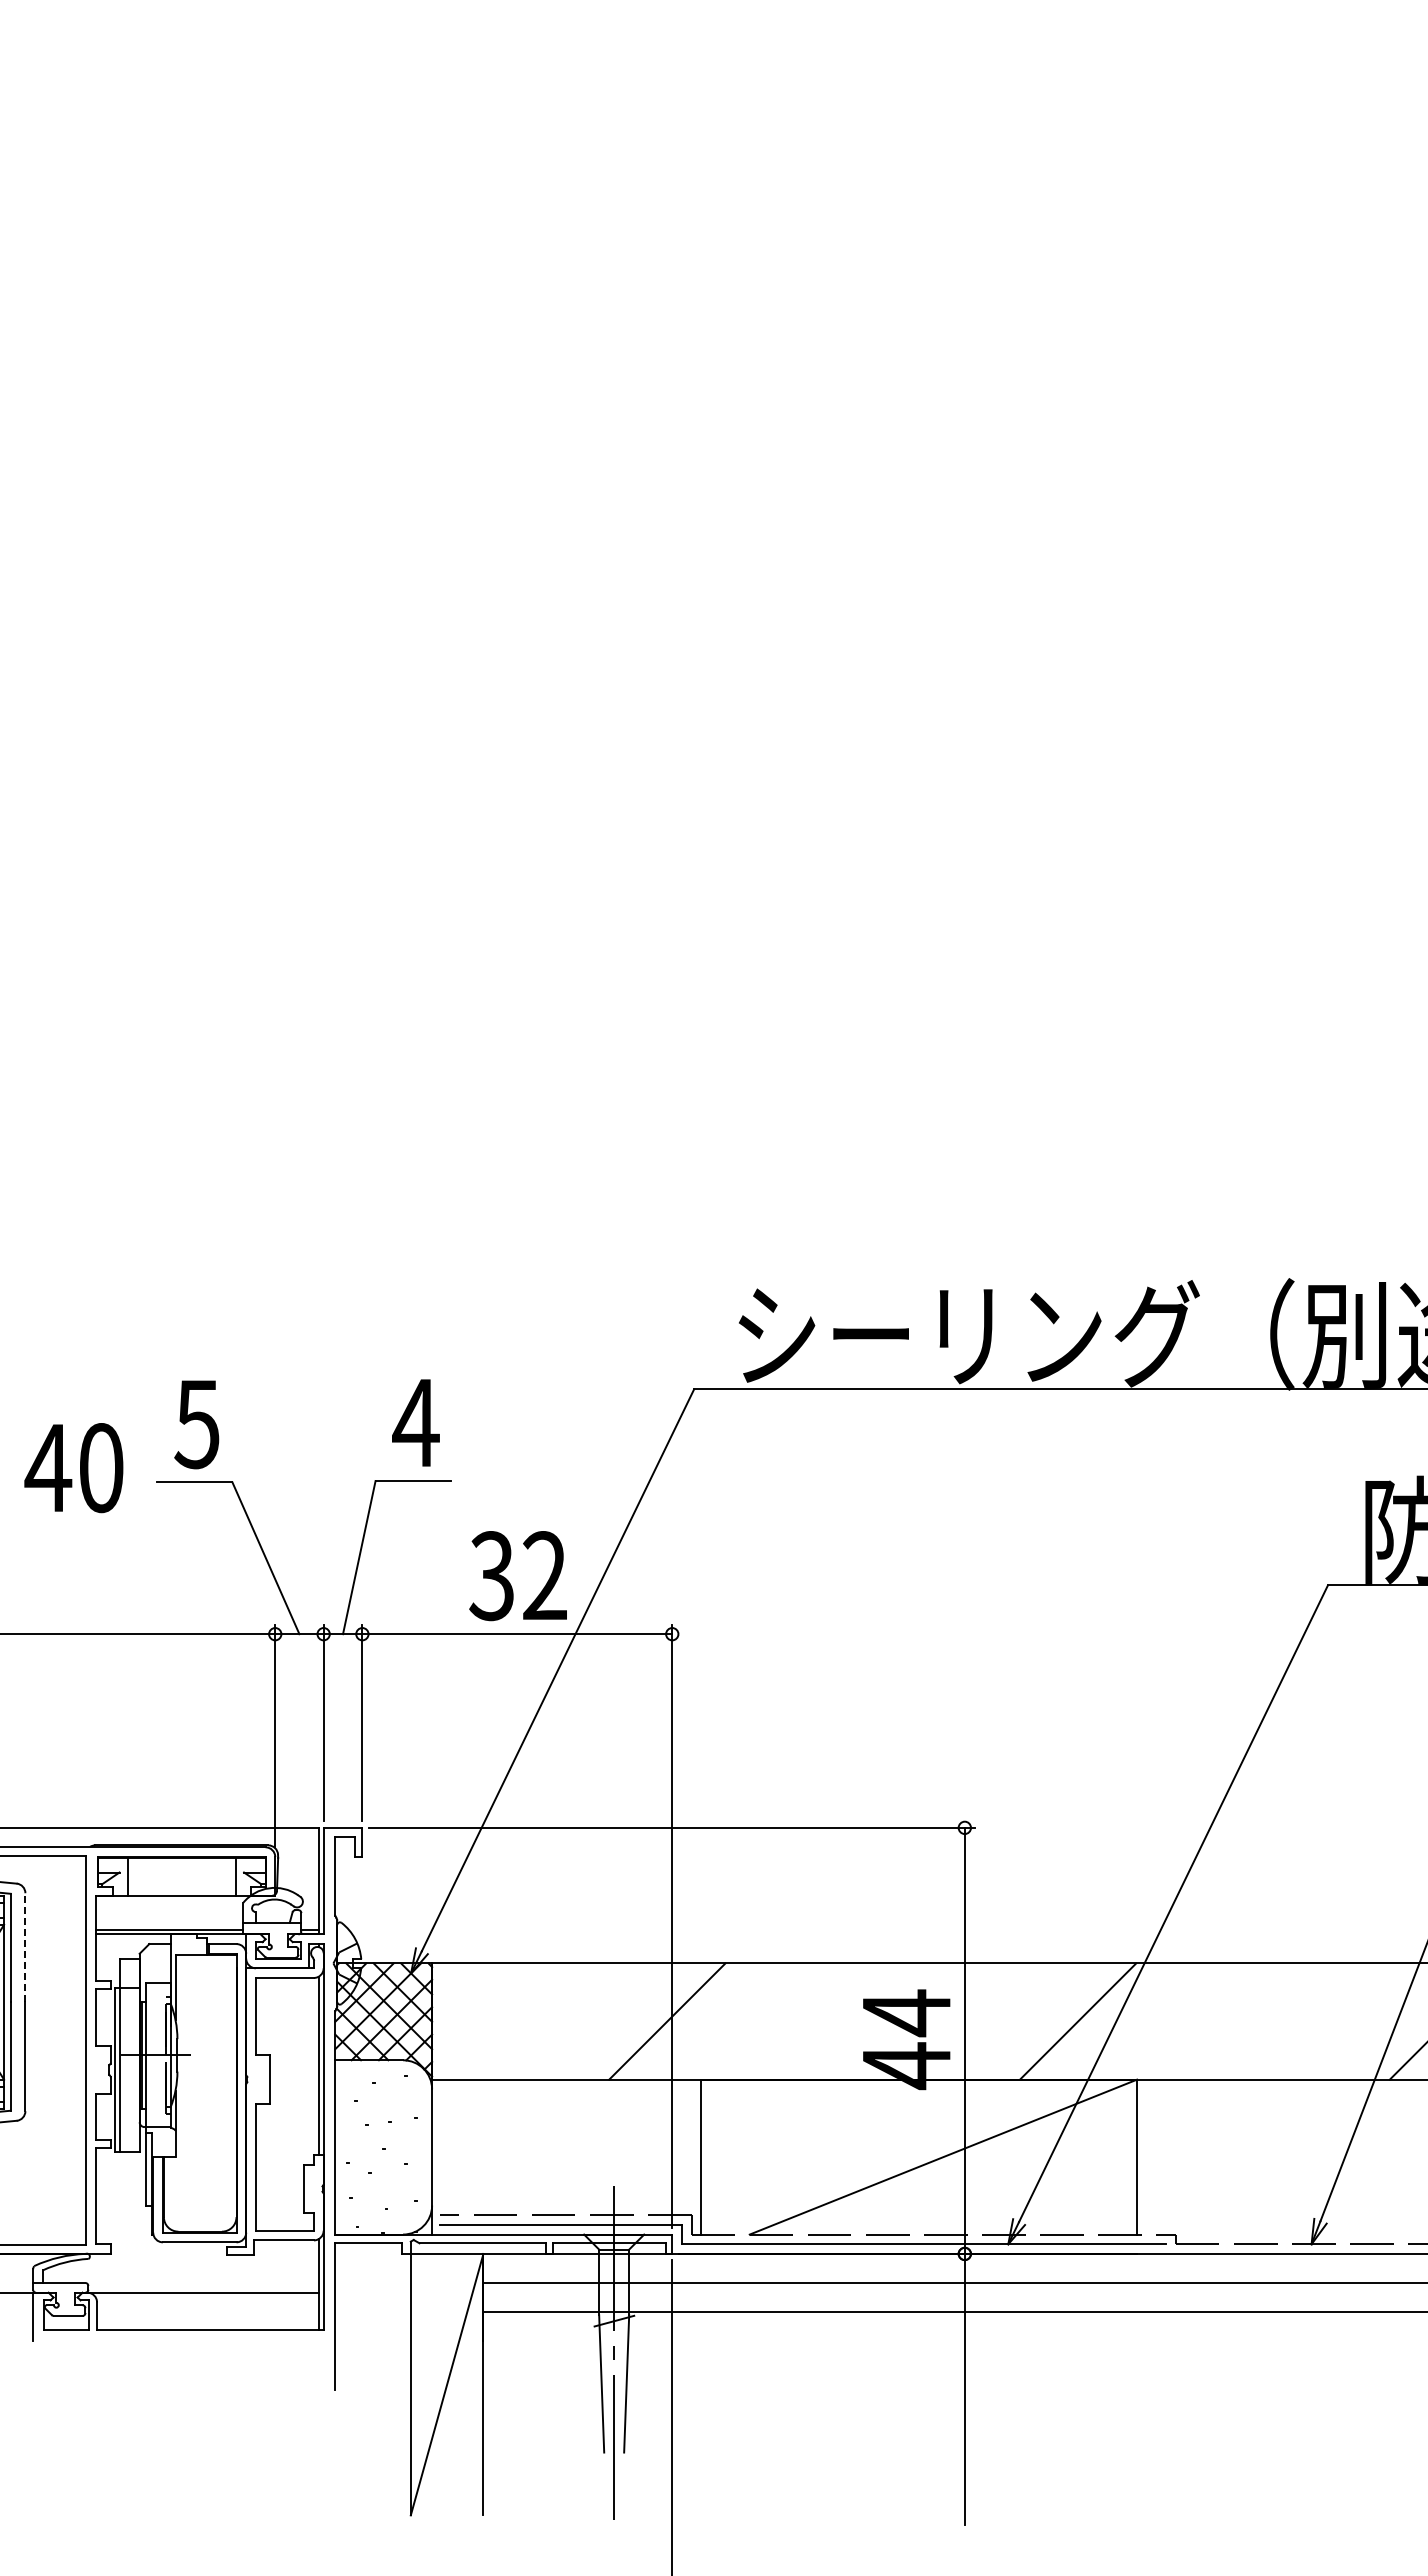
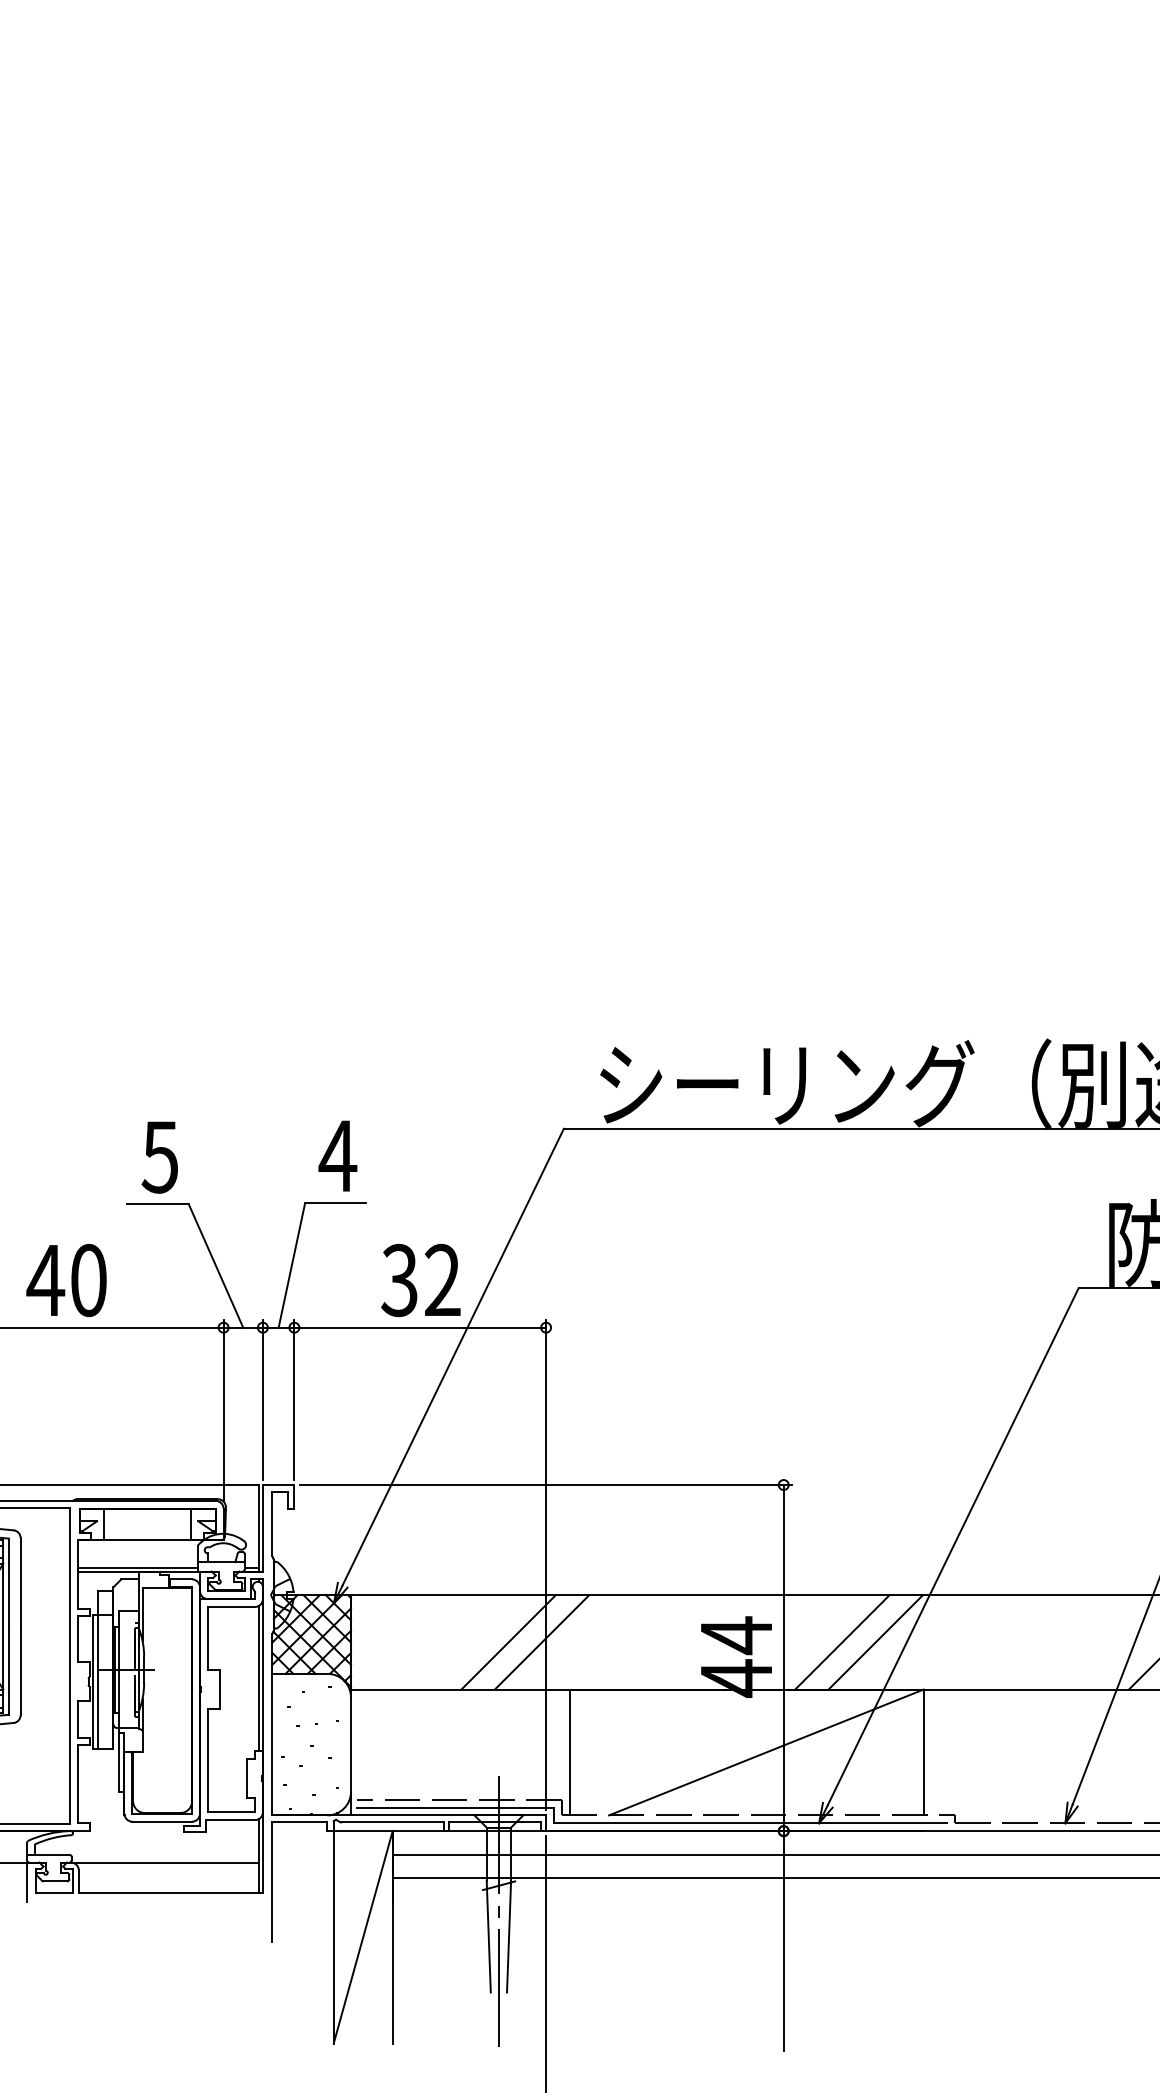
text: (73, 1468) -> (66, 1280), moved
line: (25, 1947) -> (20, 1582), dashed -> solid
line: (626, 2021) -> (508, 1642), added
line: (1036, 2021) -> (841, 1642), added

